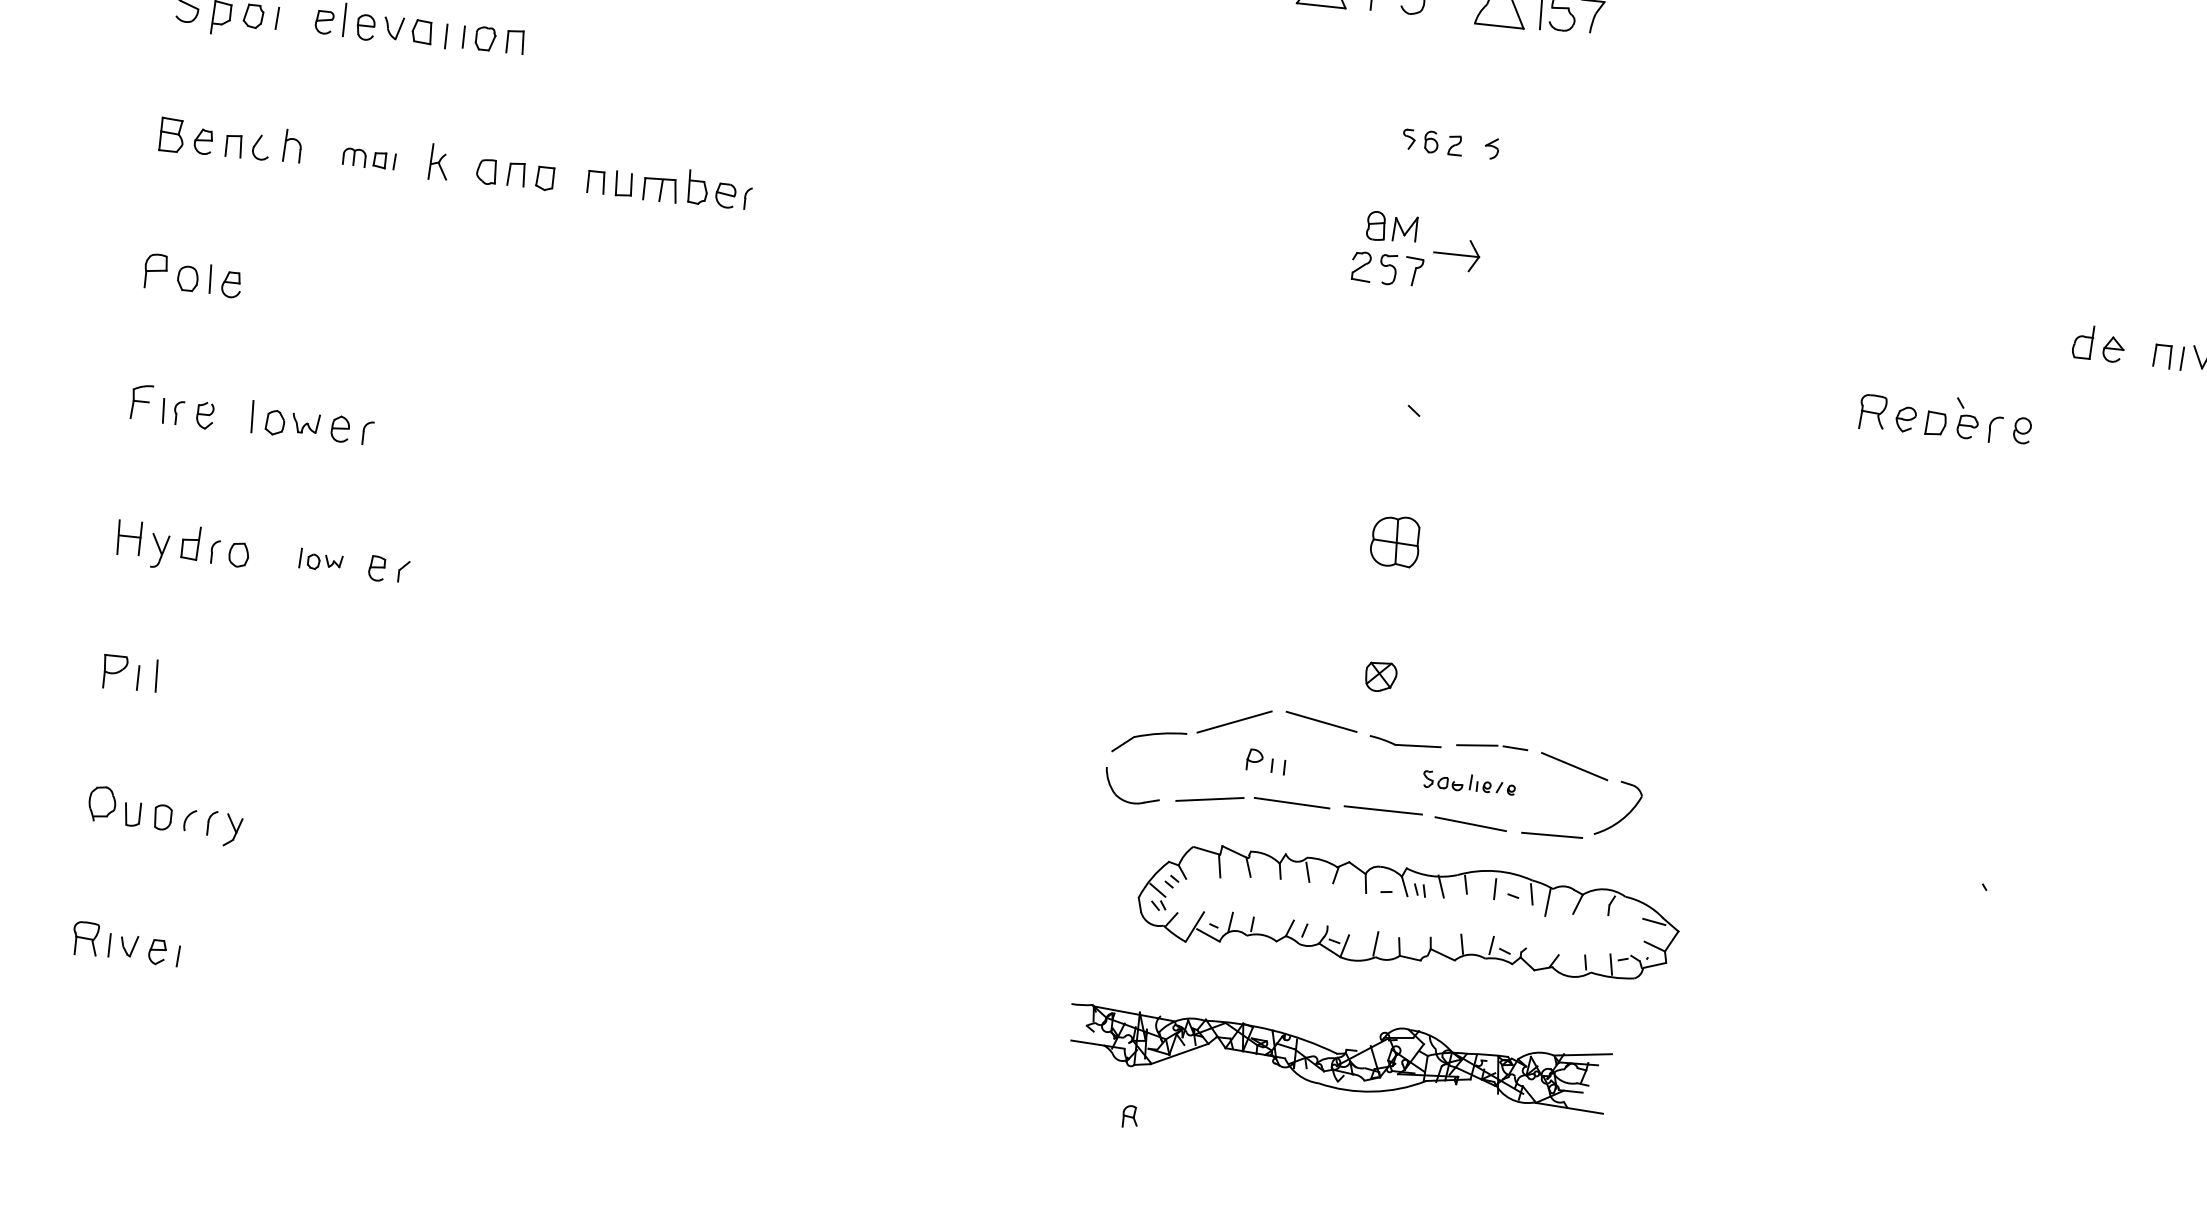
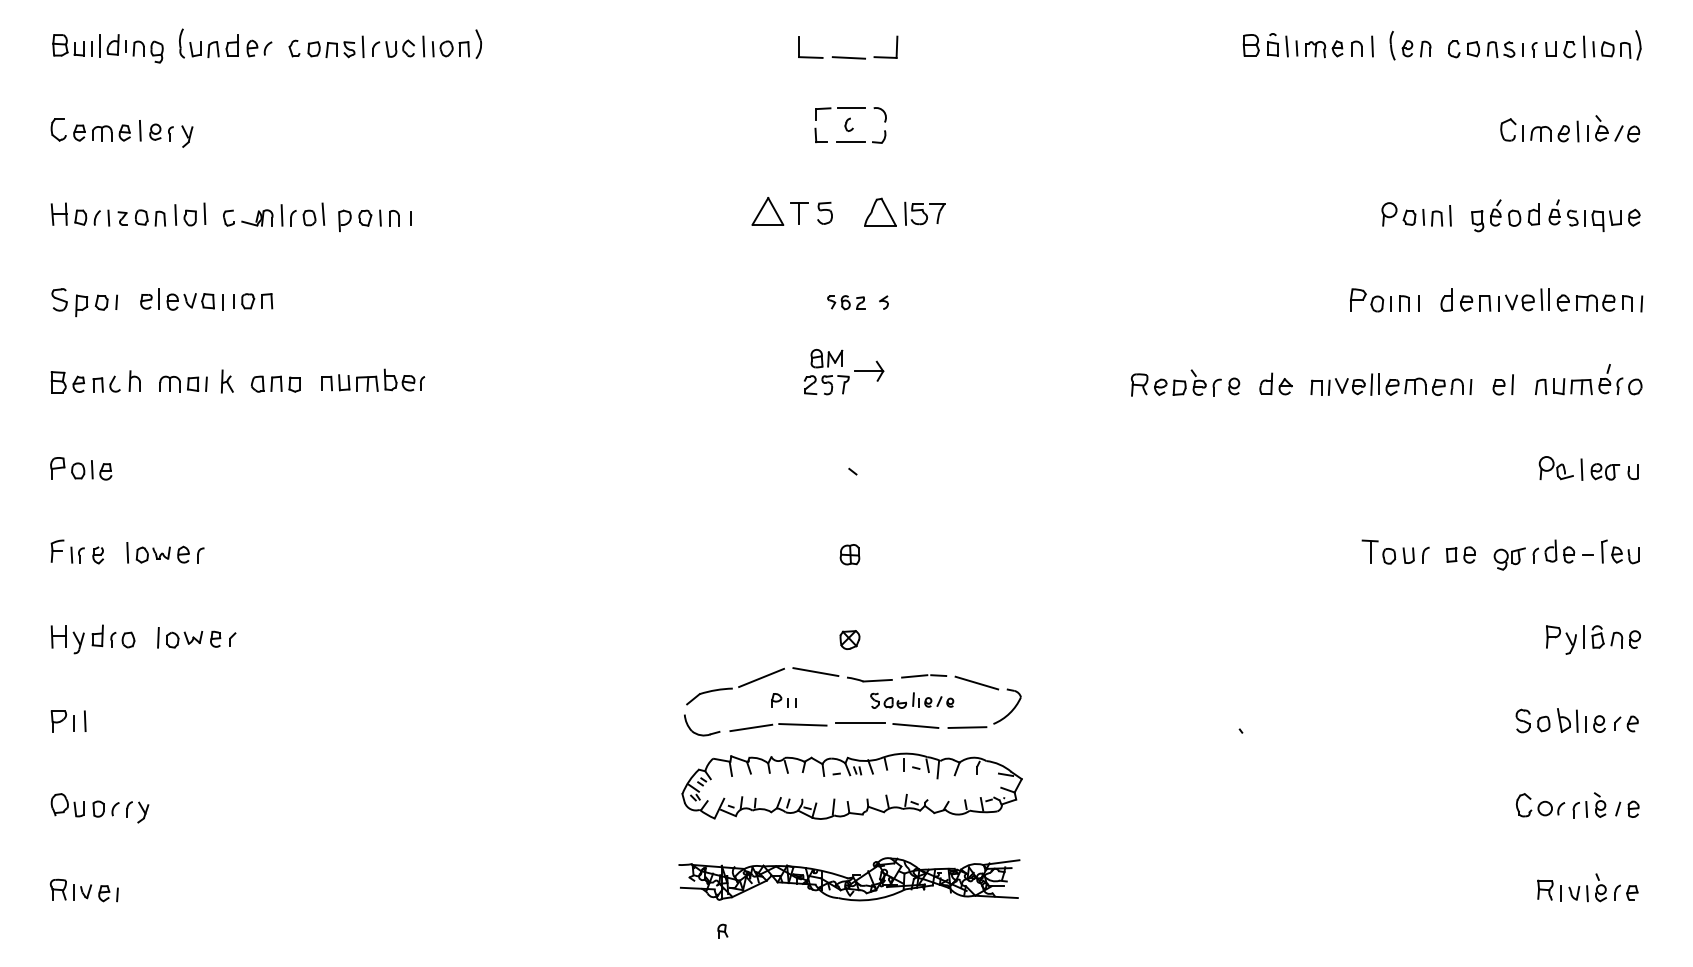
part: (369, 158) -> (183, 383), size x1.43
part: (1946, 416) -> (1185, 382), moved
part: (1394, 541) -> (849, 554), size x0.62
part: (321, 559) -> (180, 637), size x1.67
part: (1469, 783) -> (912, 700), size x1.43
part: (1407, 912) -> (851, 785), moved

